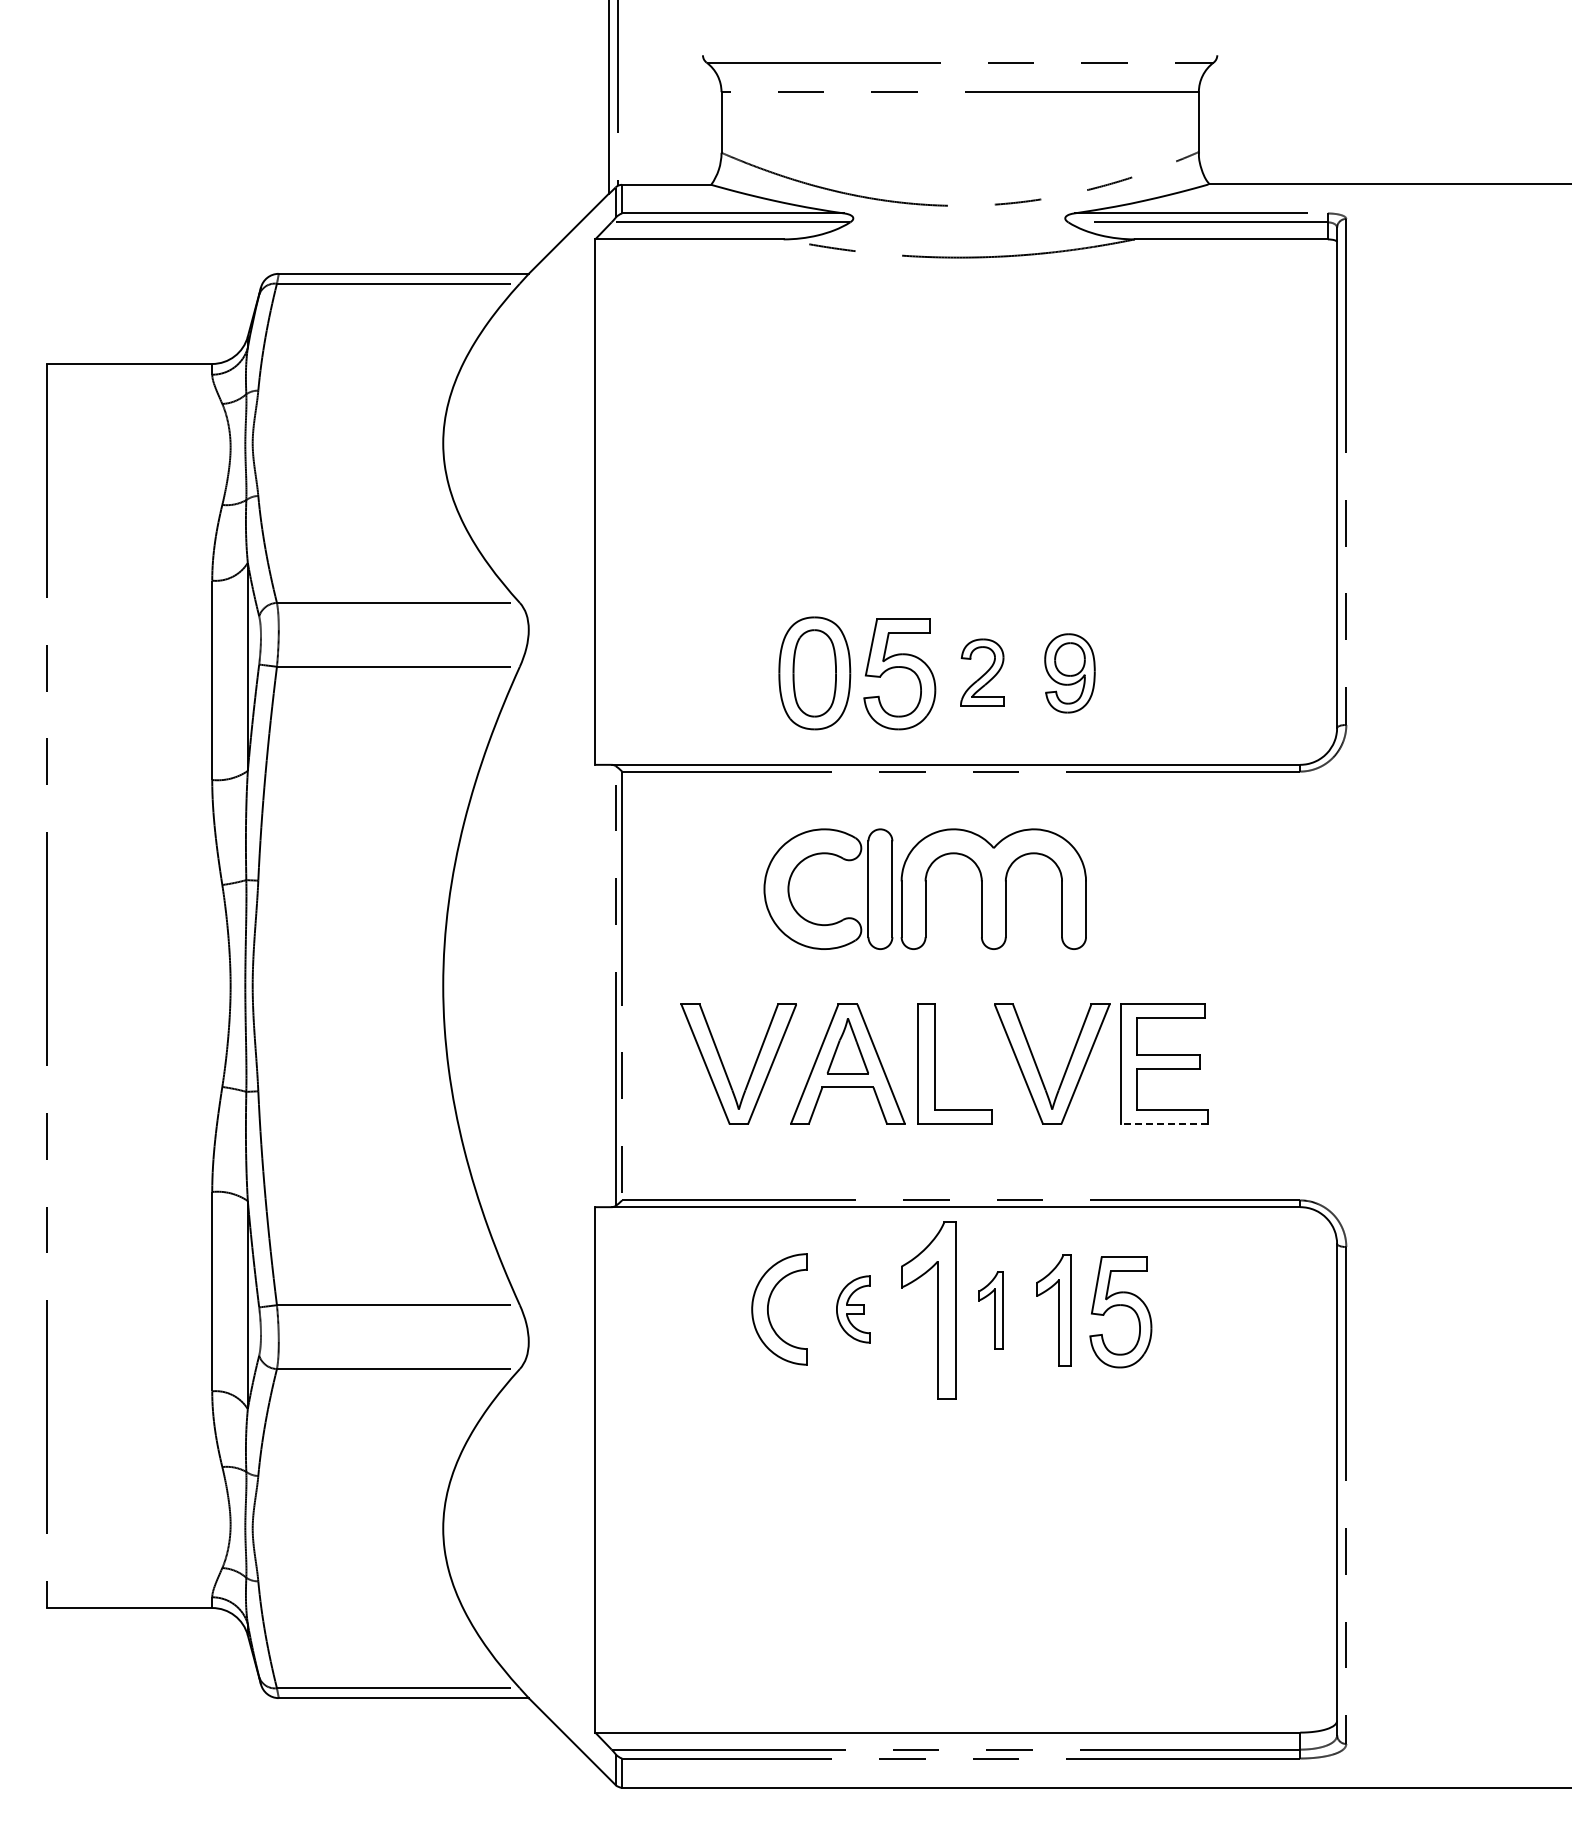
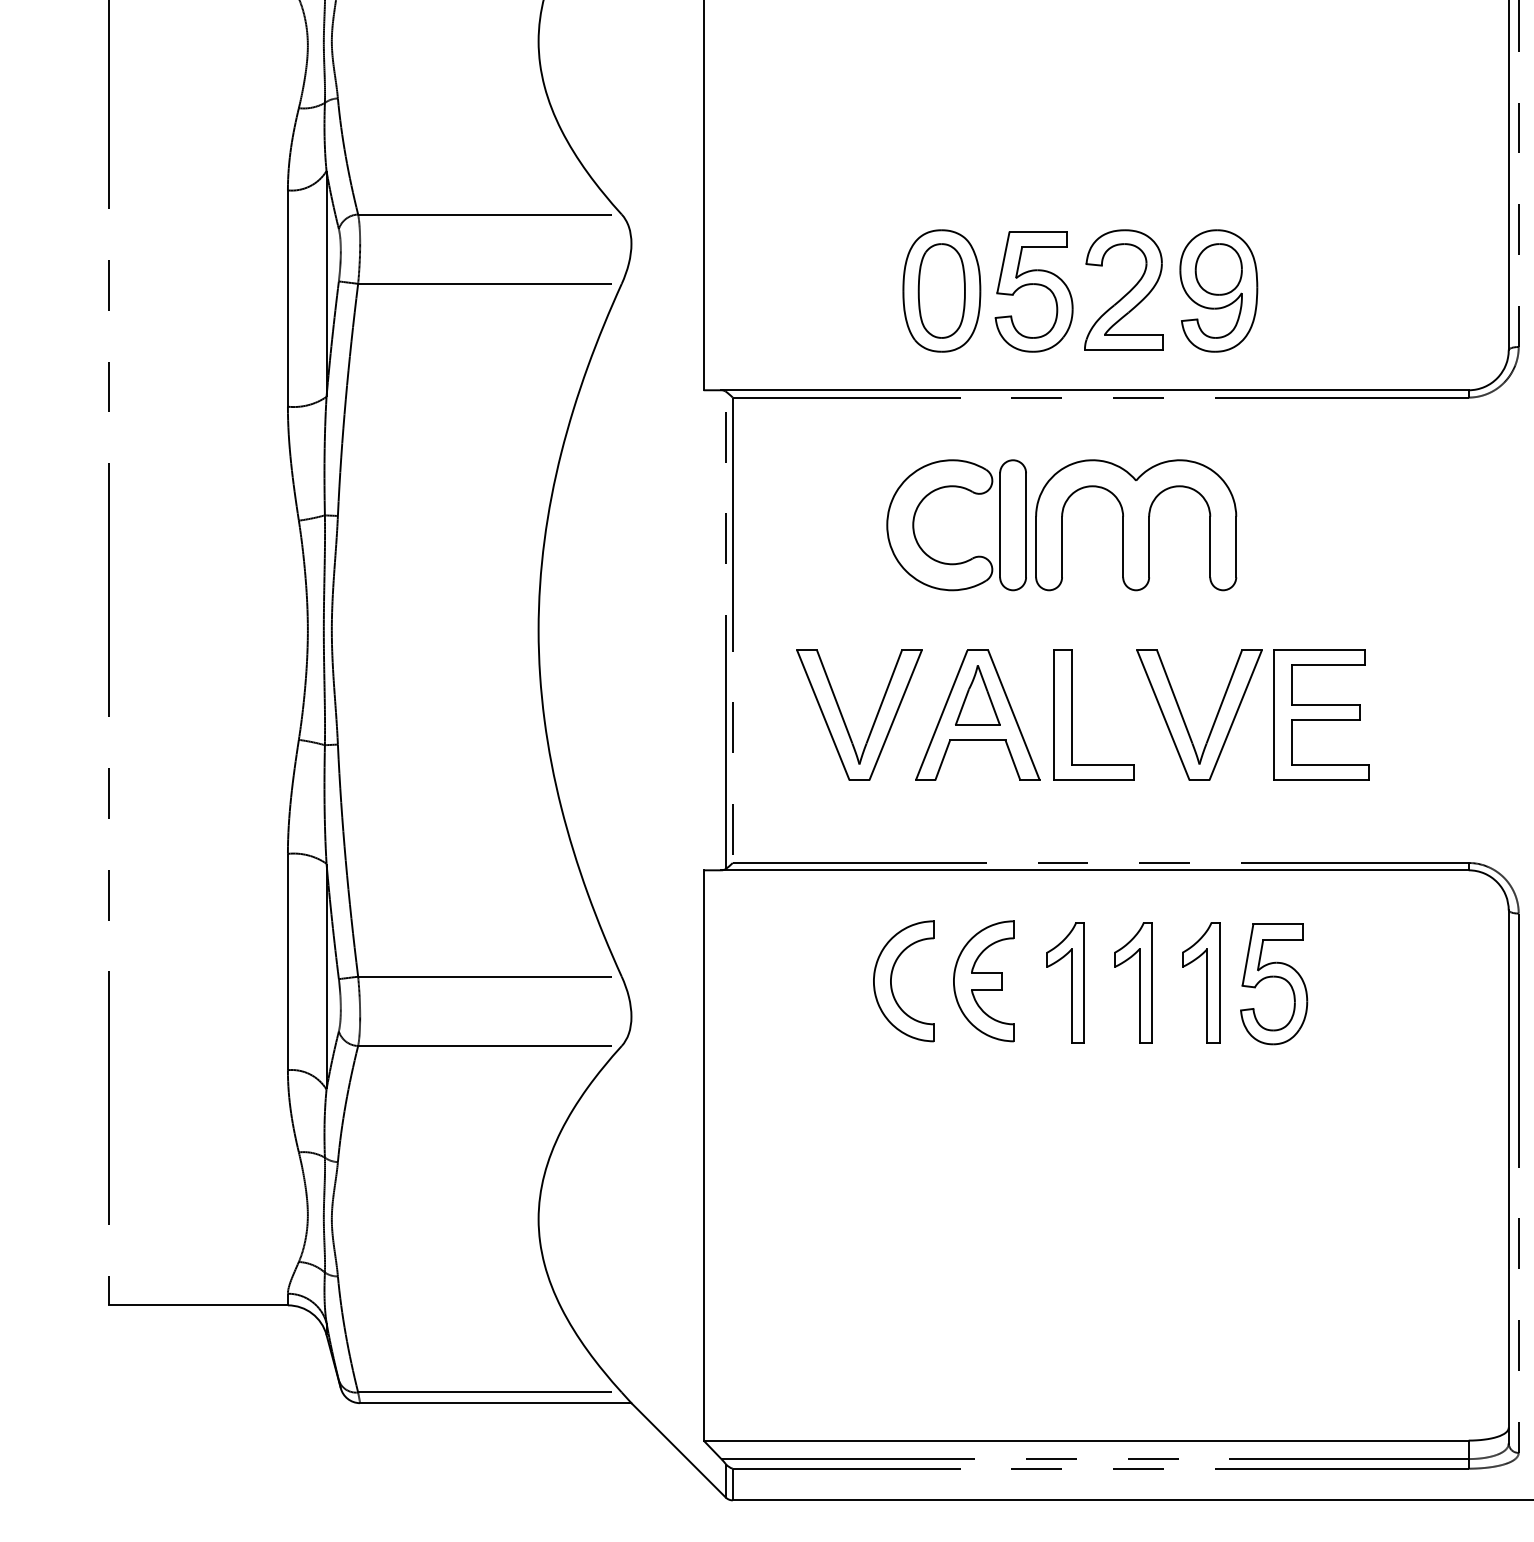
part: (982, 672) -> (1123, 290), size x1.67
part: (1069, 673) -> (1218, 291), size x1.43
line: (1164, 1124) -> (1321, 780), dashed -> solid
part: (853, 1309) -> (983, 981), size x1.67
part: (928, 1310) -> (1065, 982), size x0.62
part: (990, 1310) -> (1132, 982), size x1.43

